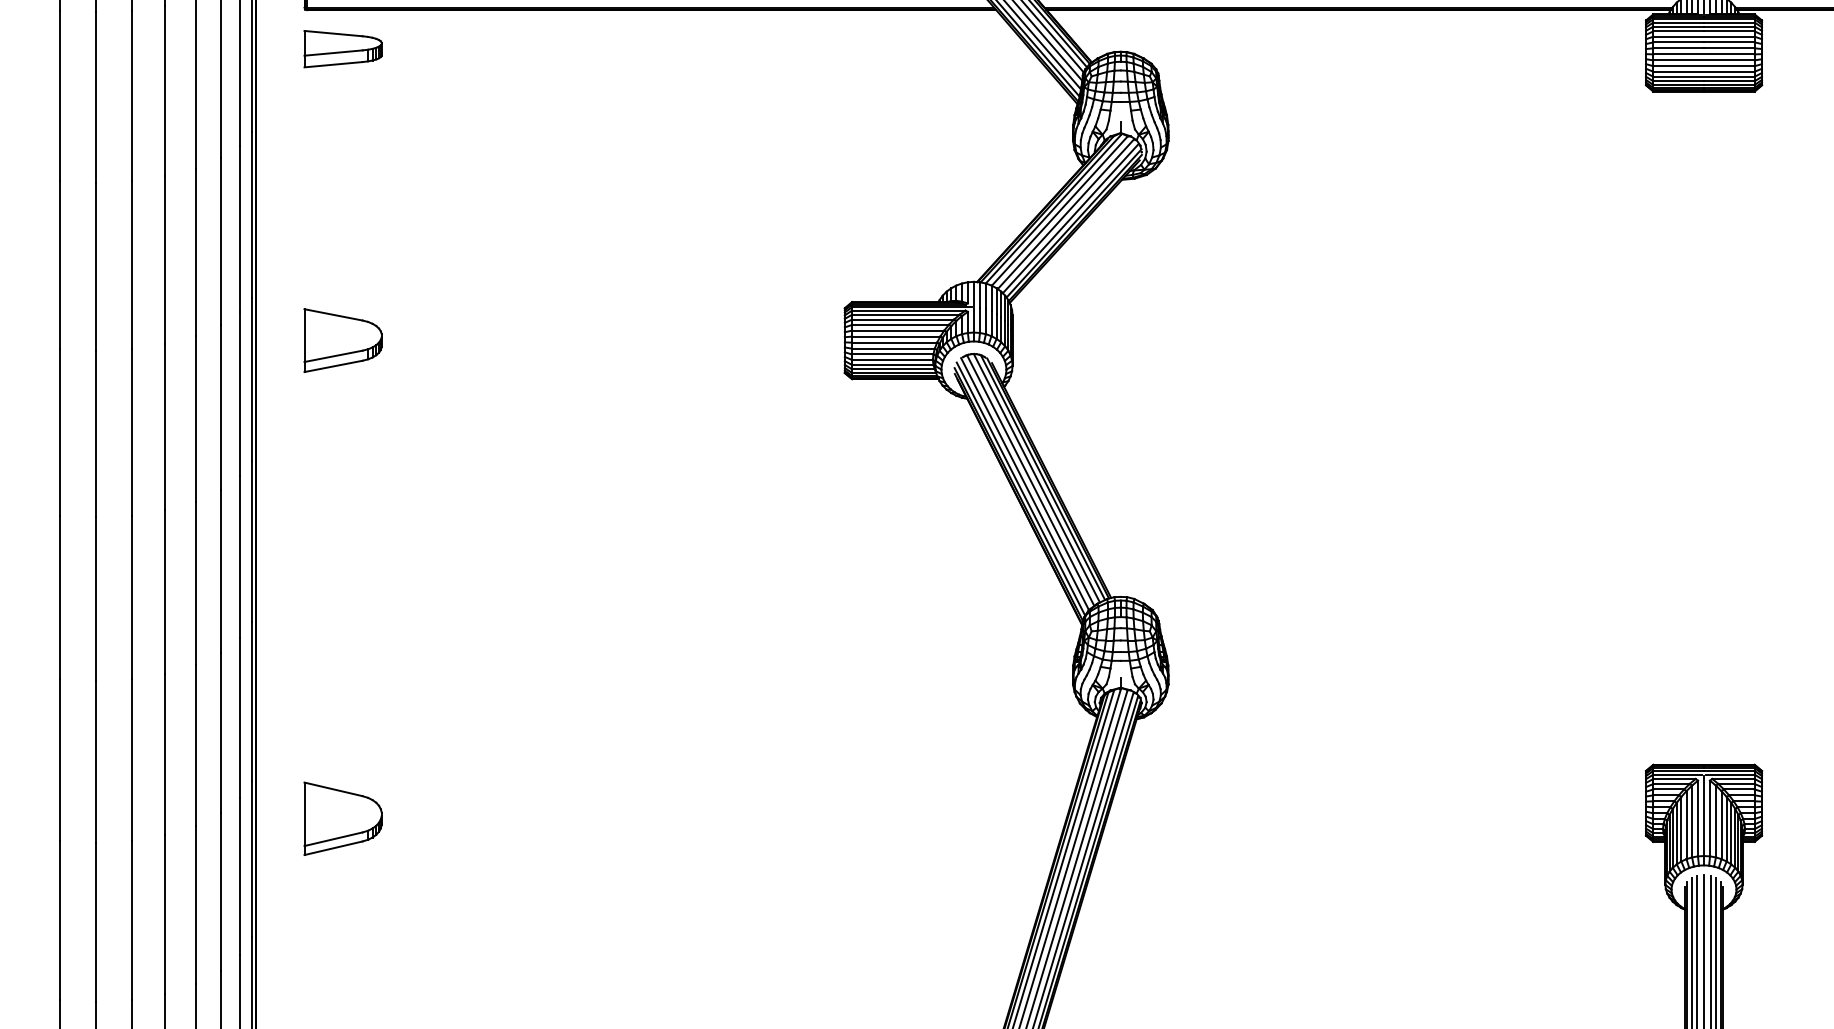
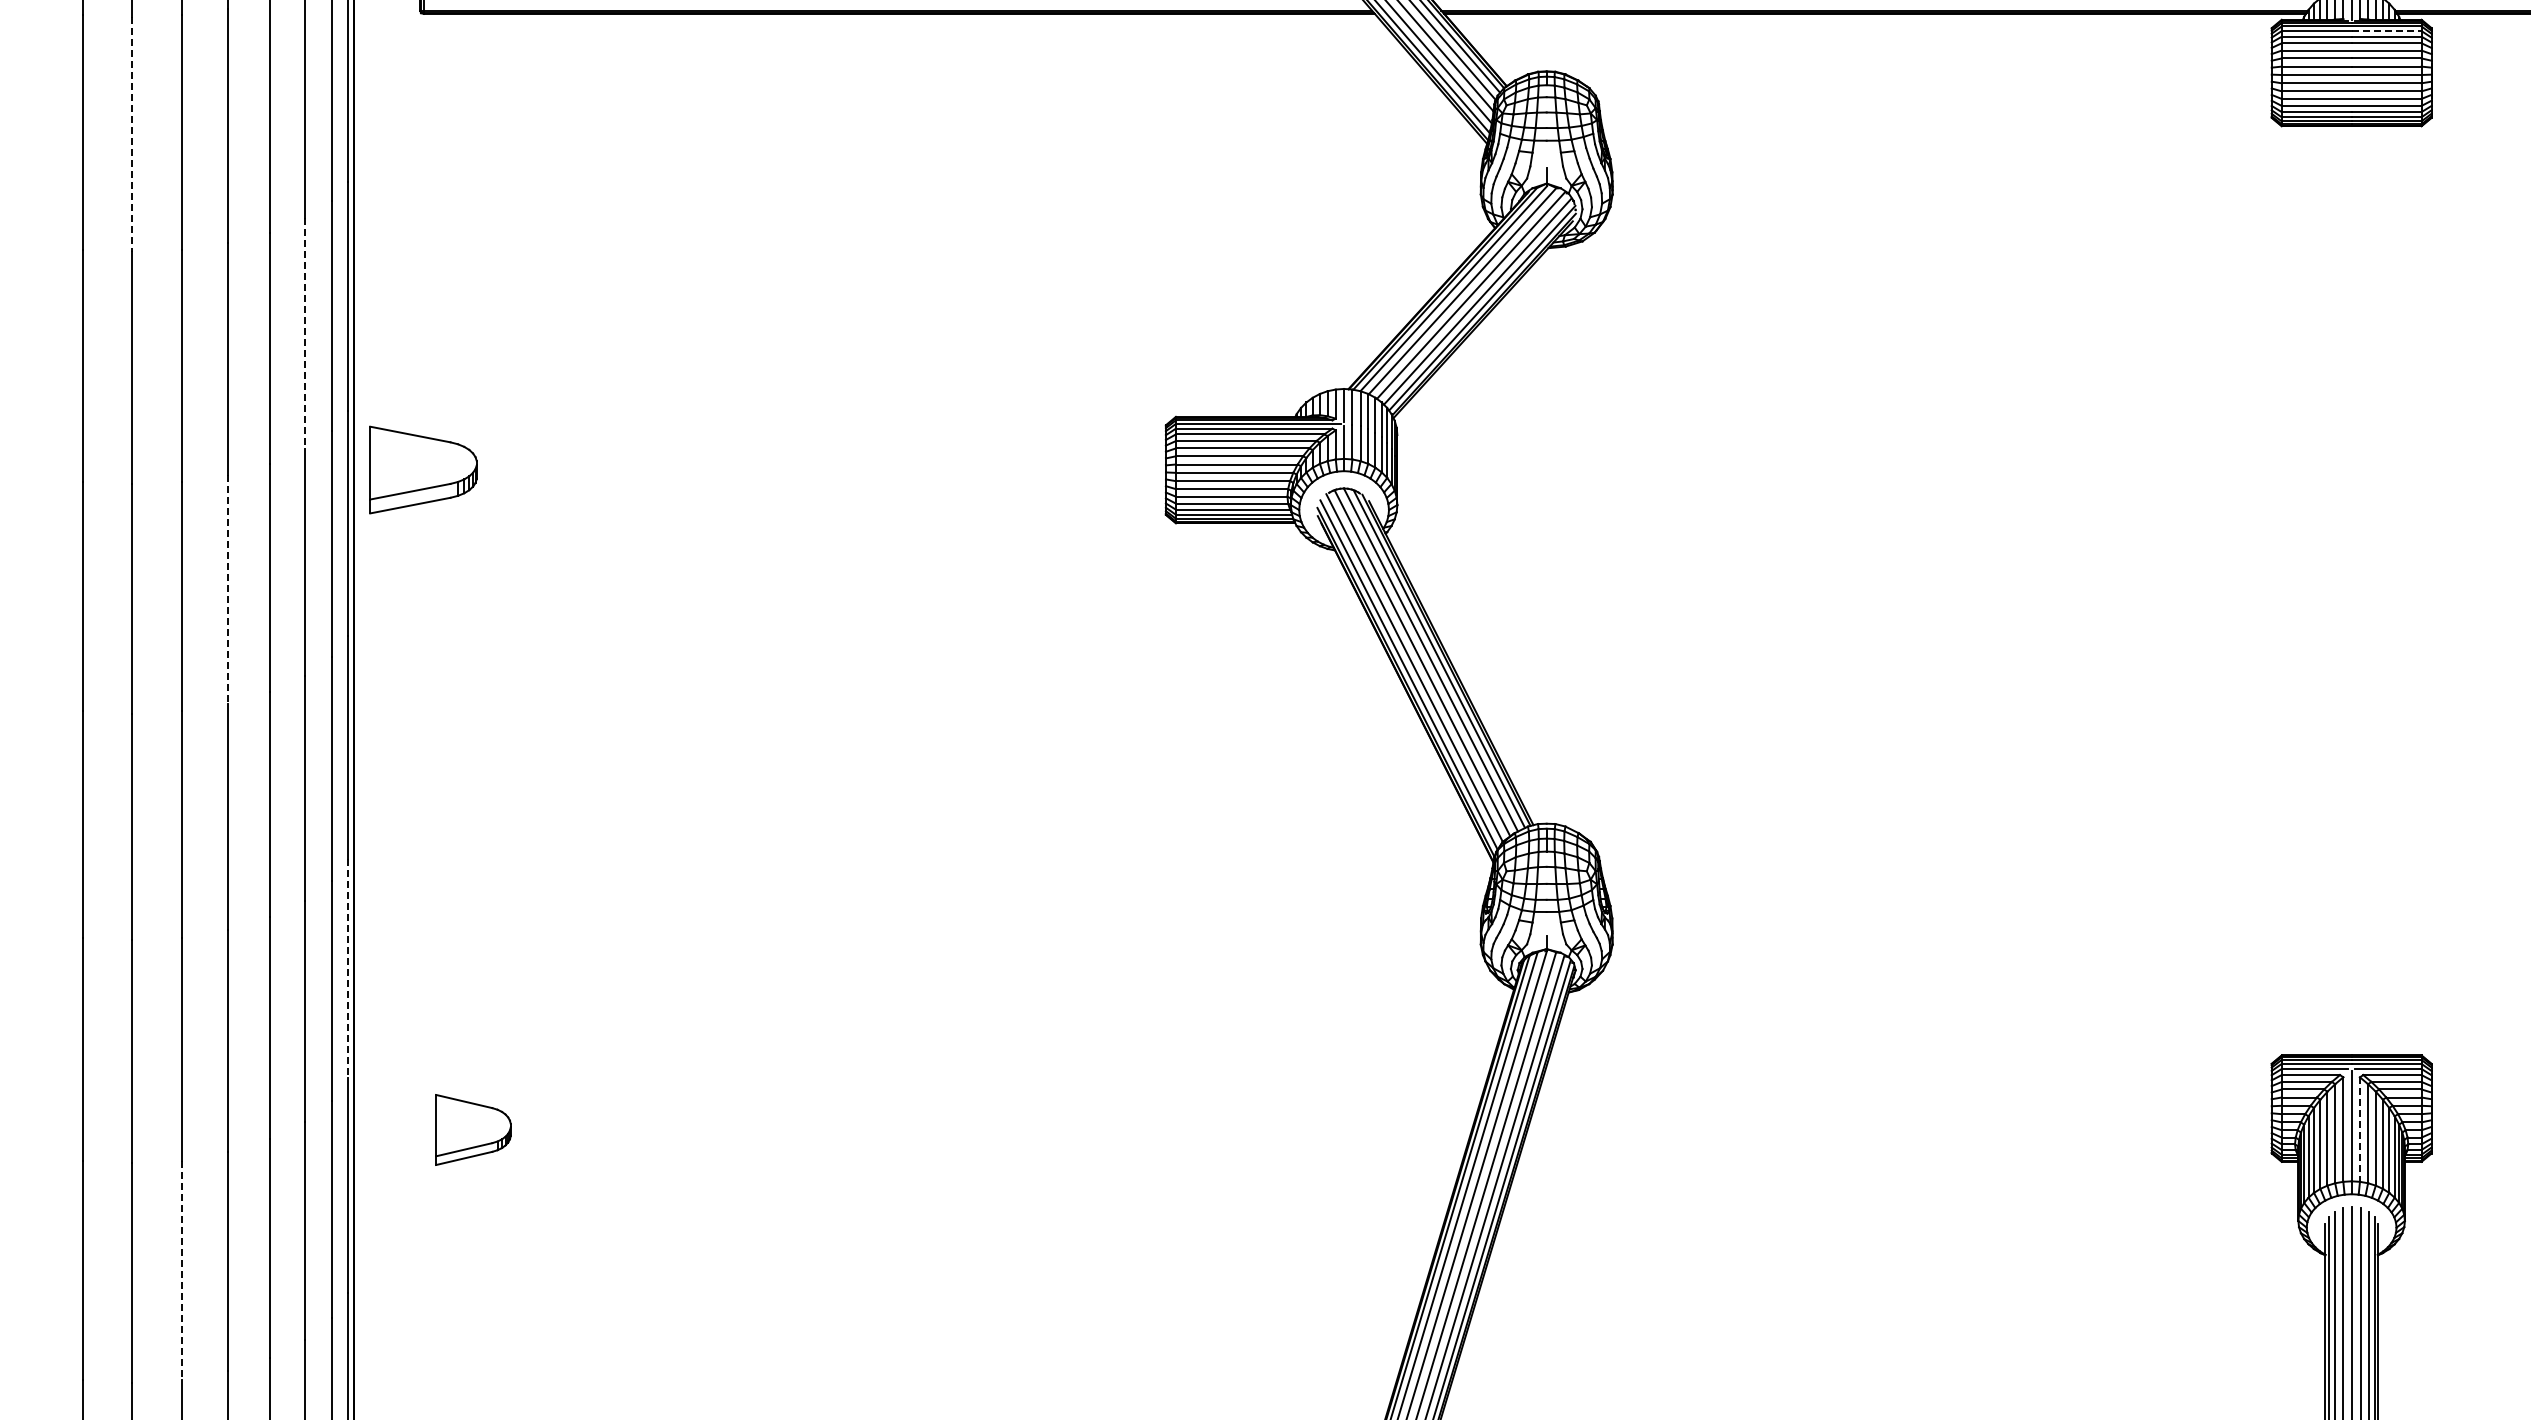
line: (1729, 22) -> (2386, 31), solid -> dashed
part: (343, 48) -> (473, 67), removed
line: (96, 98) -> (132, 135), solid -> dashed
line: (221, 242) -> (305, 334), solid -> dashed
part: (343, 340) -> (423, 469), moved
line: (165, 427) -> (228, 589), solid -> dashed
line: (252, 701) -> (348, 968), solid -> dashed
part: (343, 818) -> (473, 1129), size x0.7
line: (1709, 819) -> (2359, 1130), solid -> dashed
line: (131, 920) -> (181, 1270), solid -> dashed

